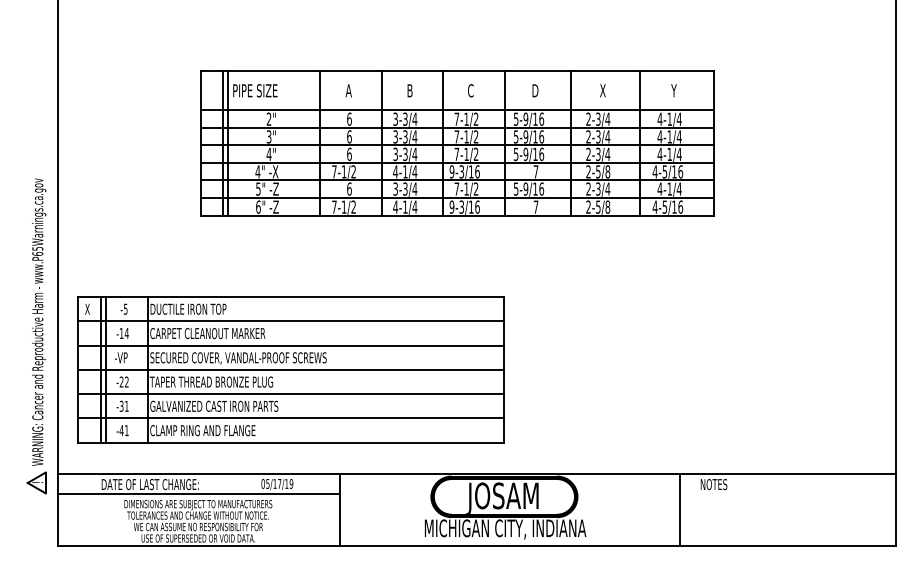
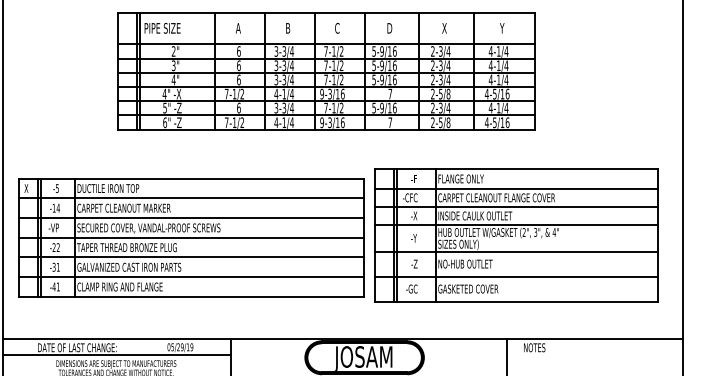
part: (691, 345) -> (516, 234), added
part: (290, 369) -> (191, 237), moved
text: (277, 483) -> (180, 346), 05/17/19 -> 05/29/19

